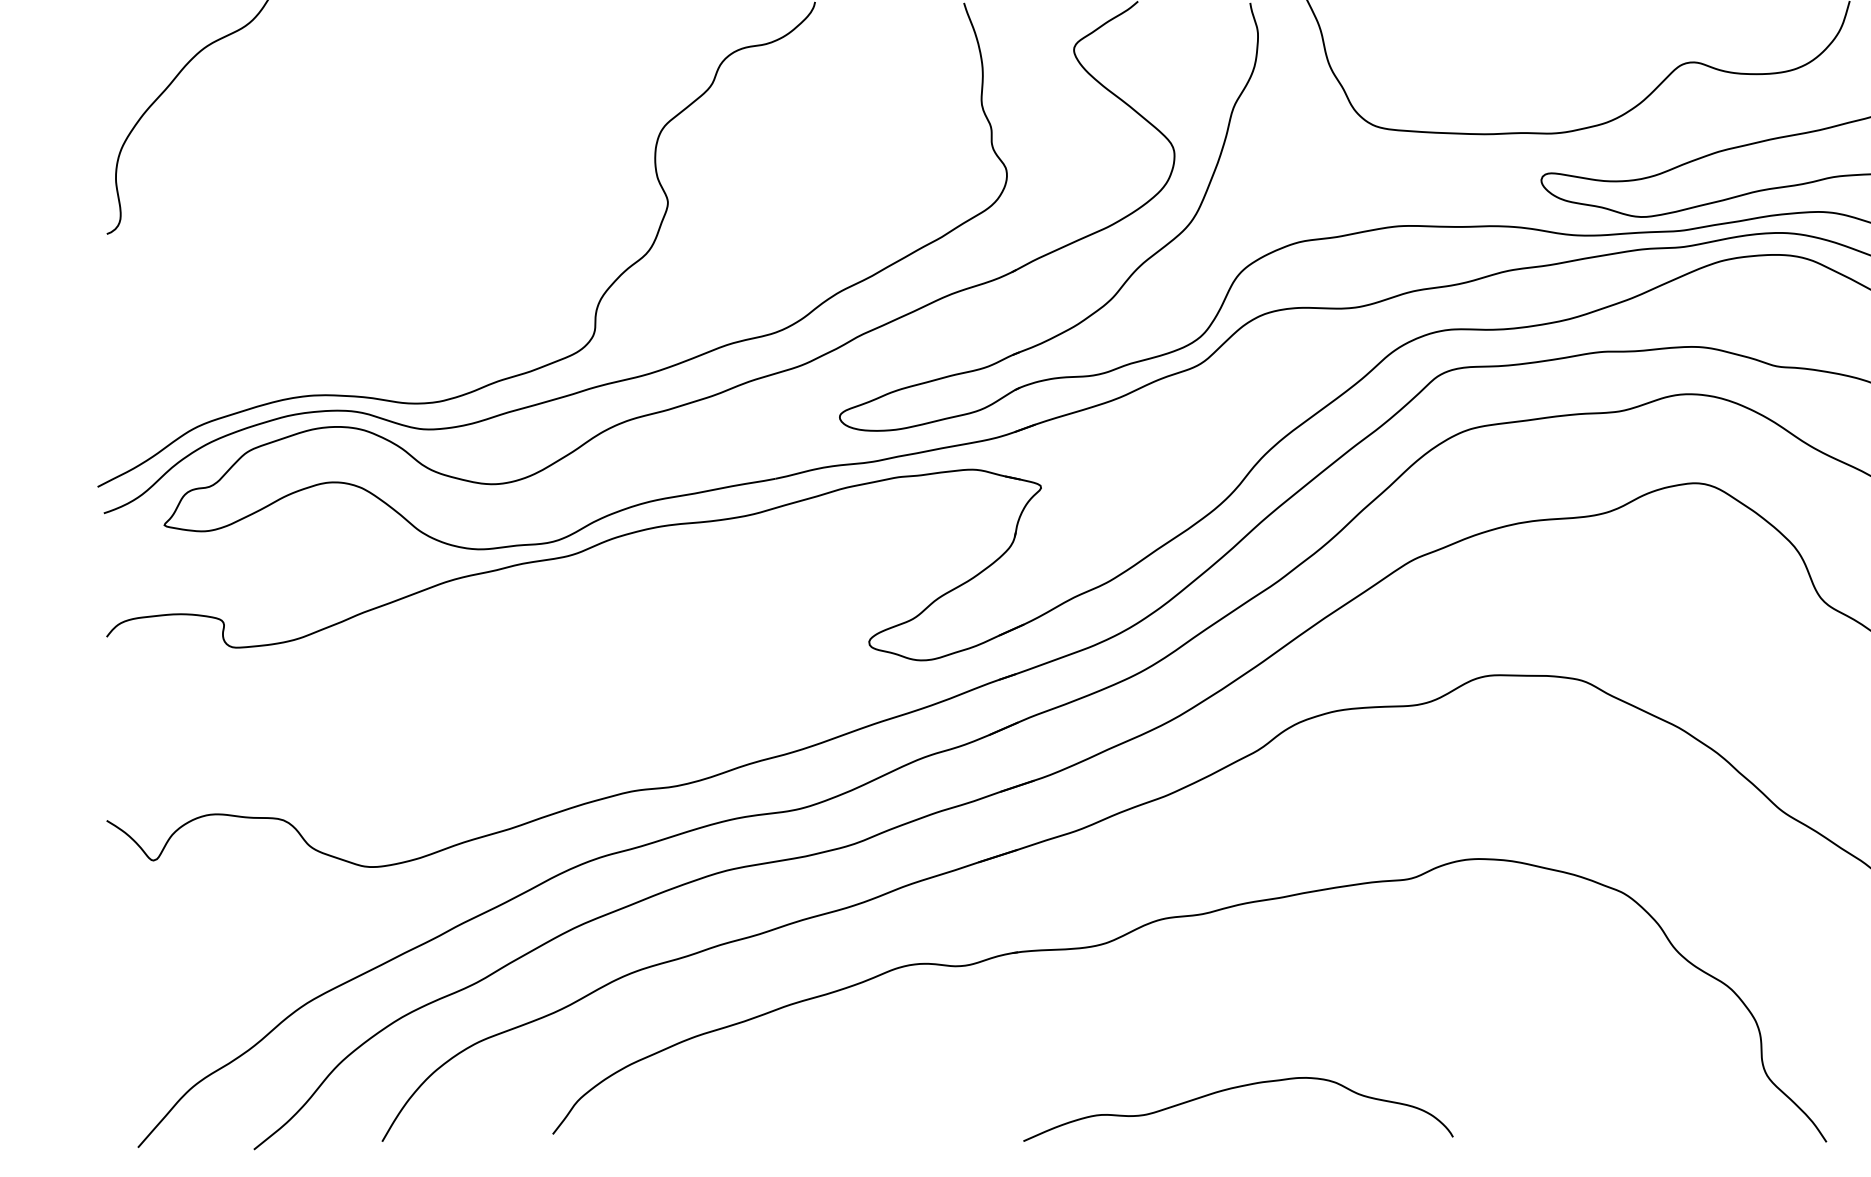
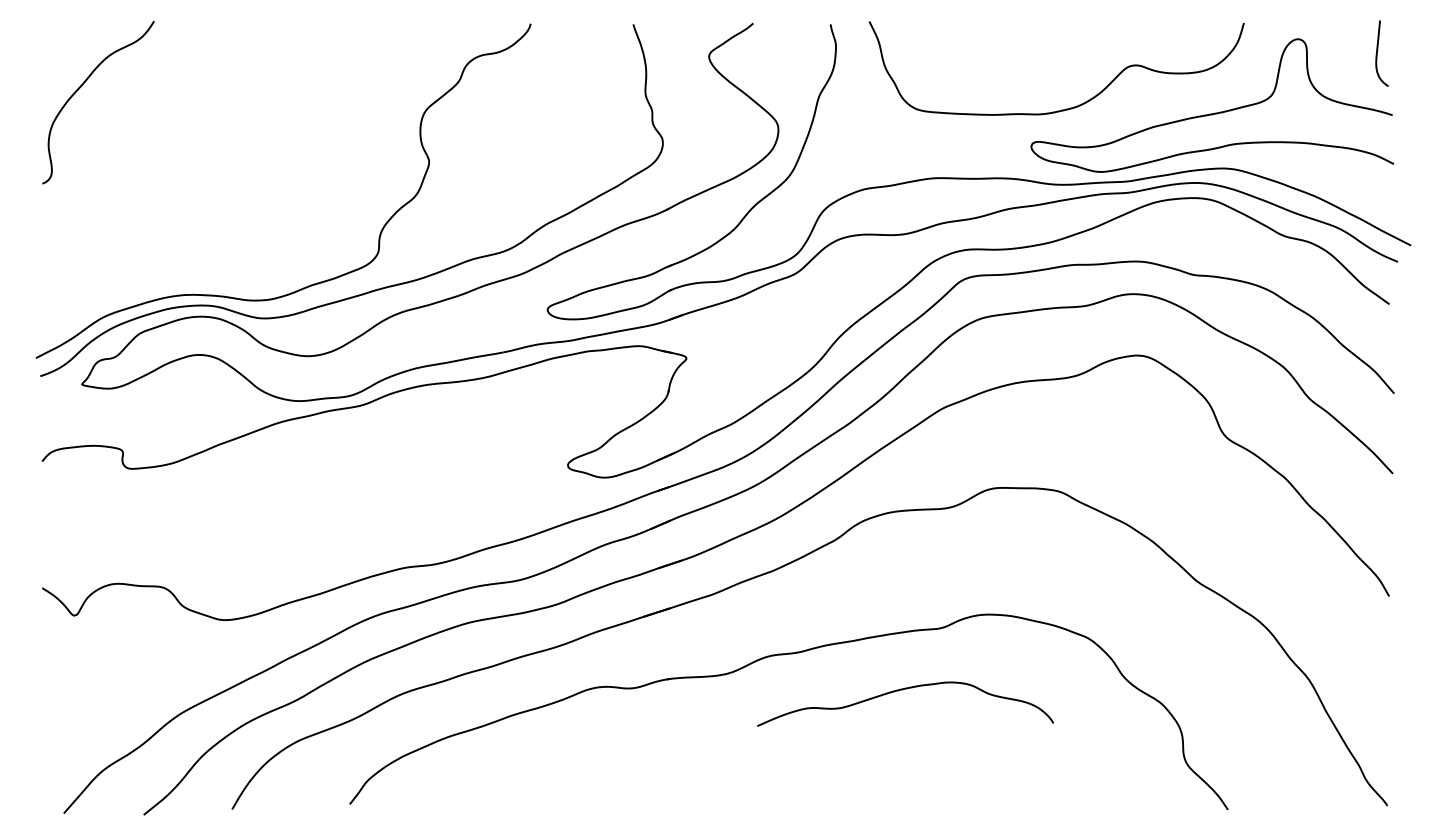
curve: (1234, 1089) -> (902, 690), moved

